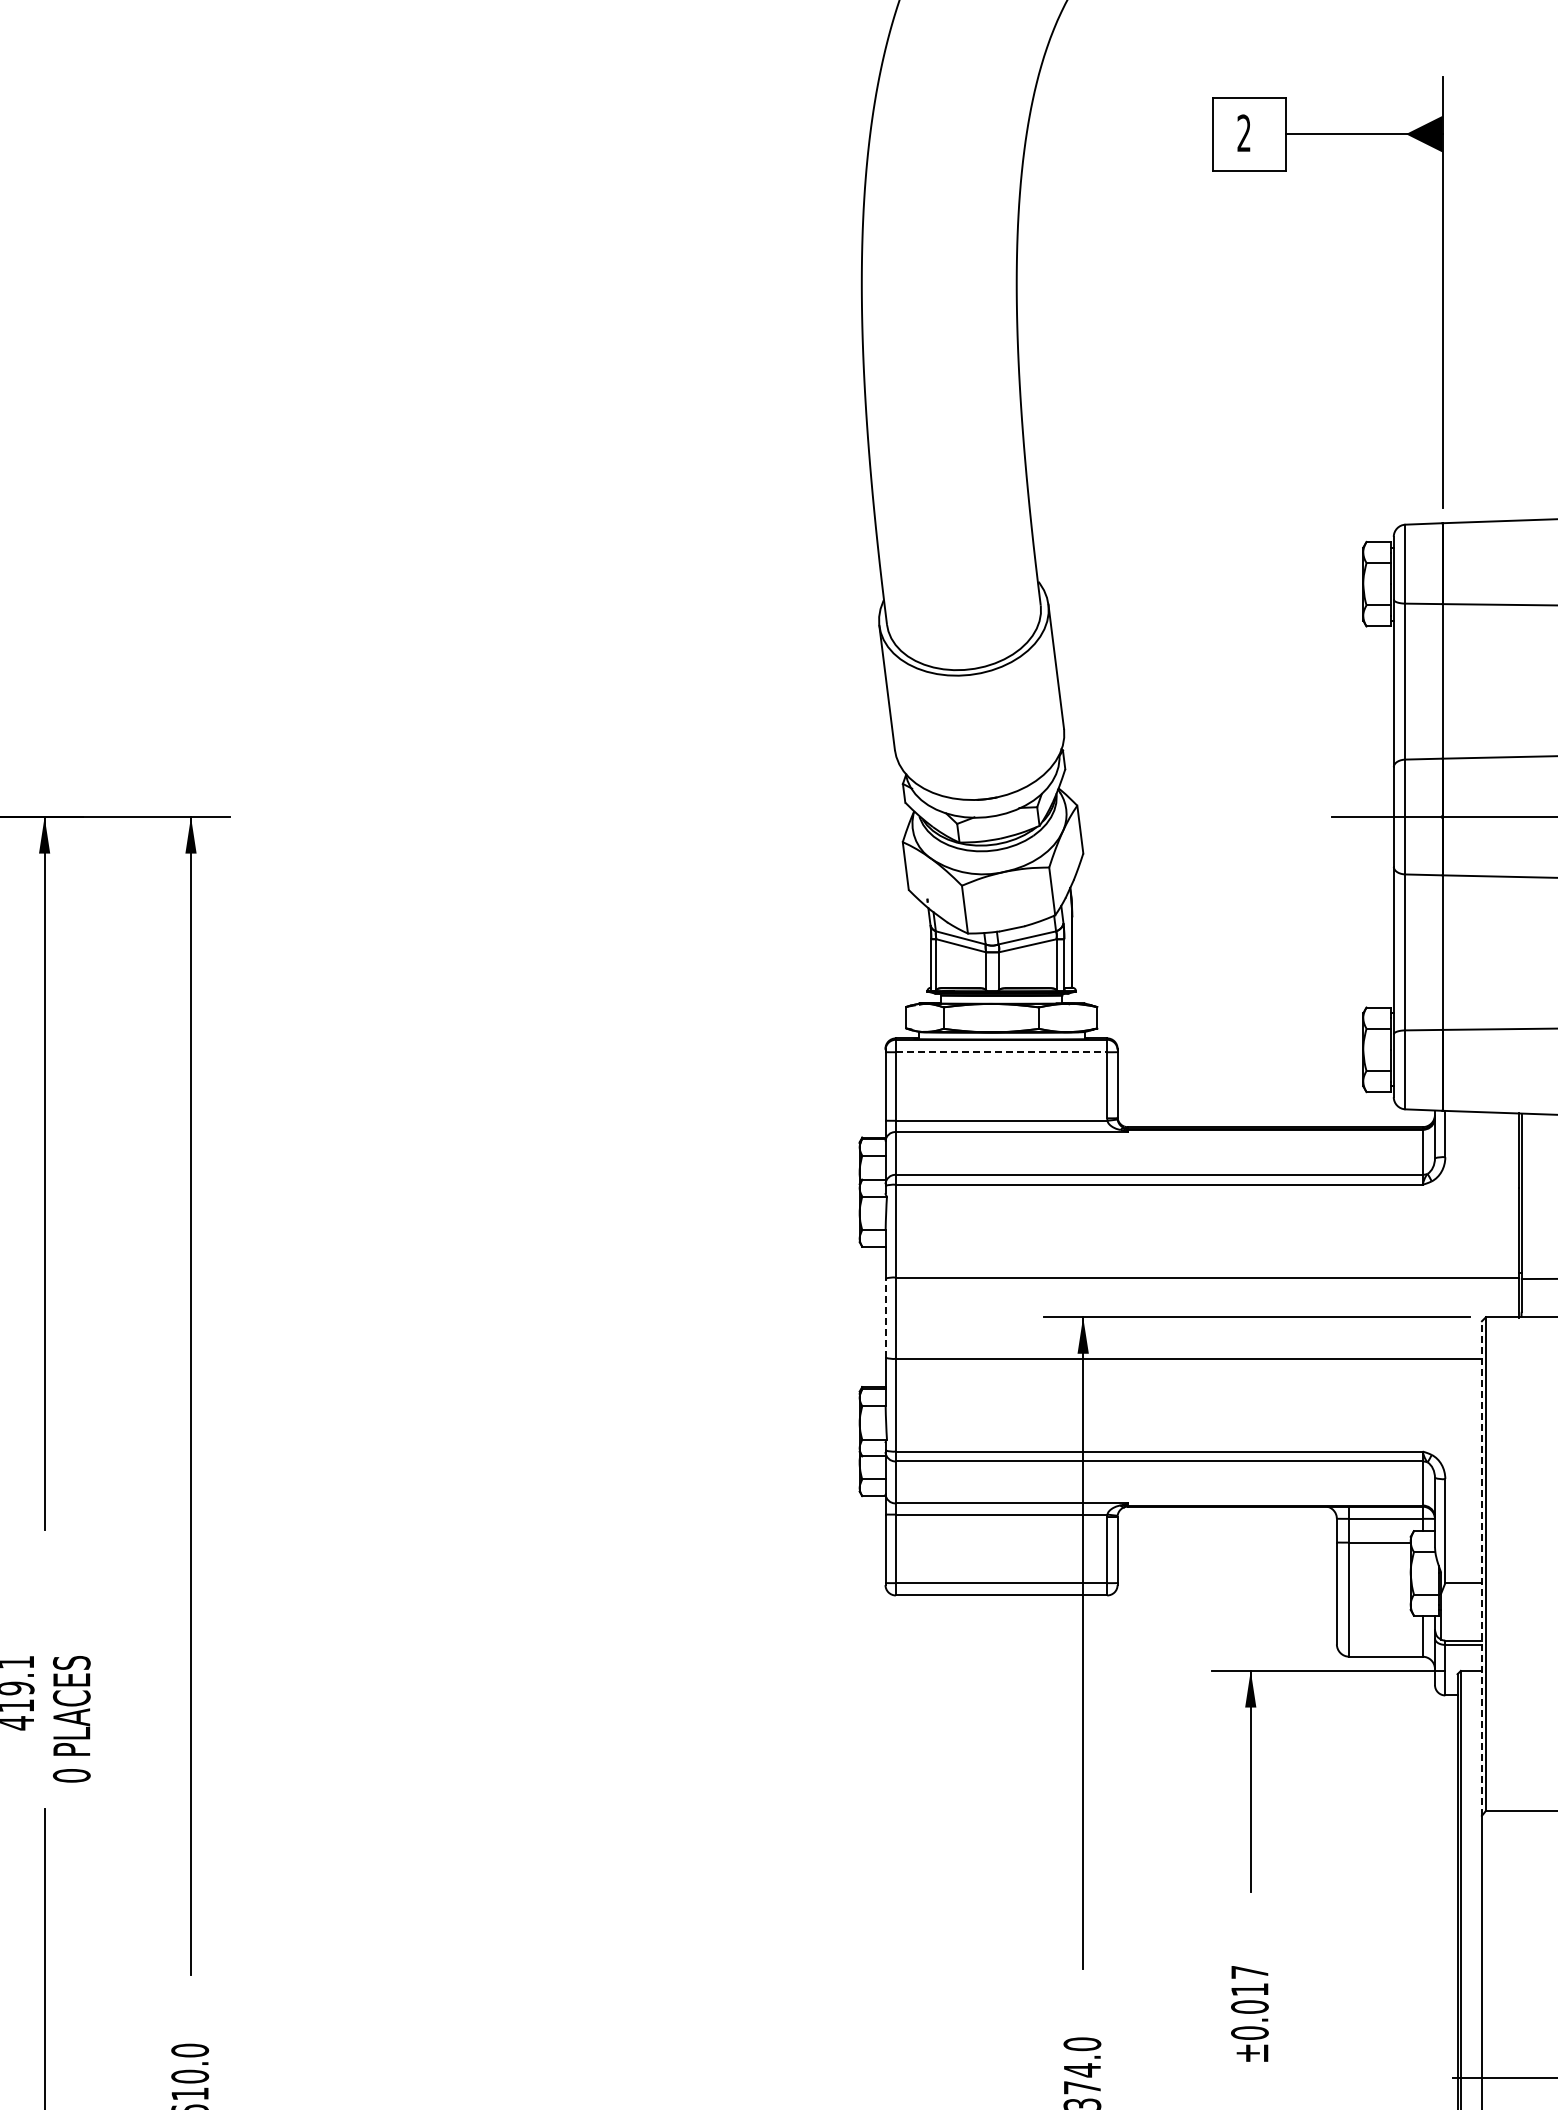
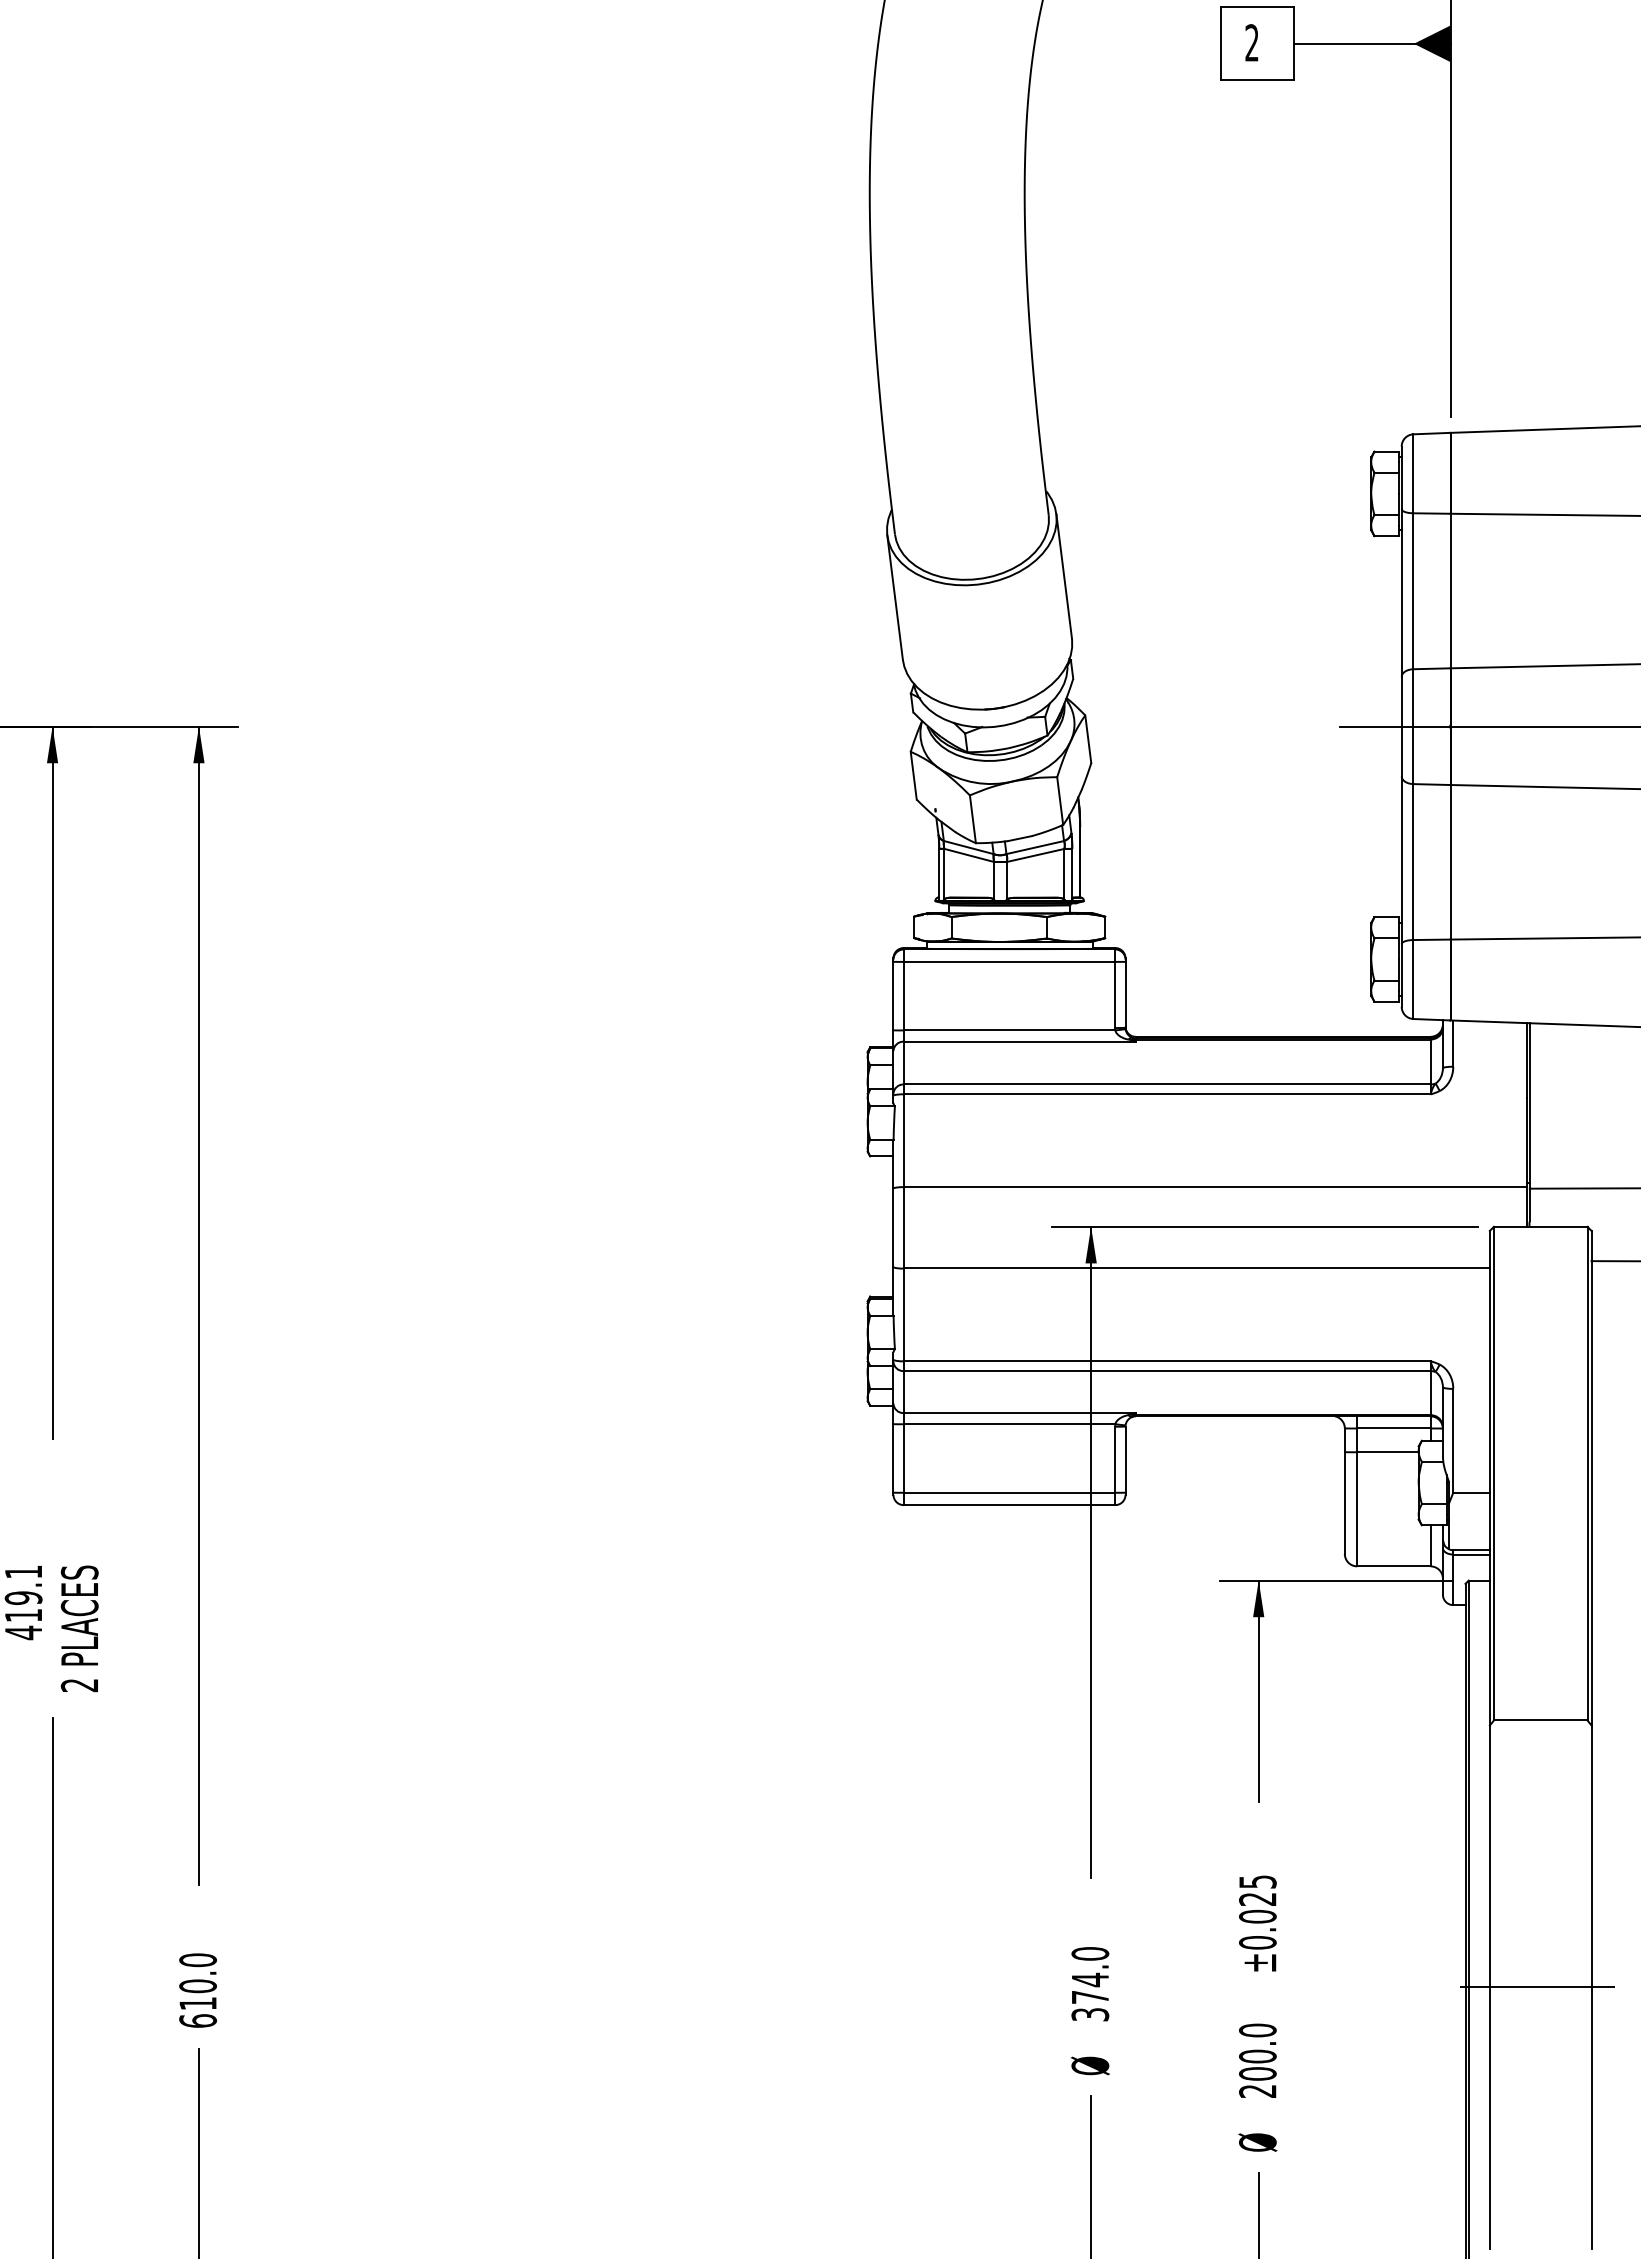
line: (1001, 1051) -> (1009, 961), dashed -> solid
line: (885, 1317) -> (893, 1227), dashed -> solid
line: (1481, 1567) -> (1489, 1477), dashed -> solid
text: (71, 1775) -> (79, 1685), 0 -> 2
text: (1249, 1980) -> (1257, 1890), ±0.017 -> ±0.025

